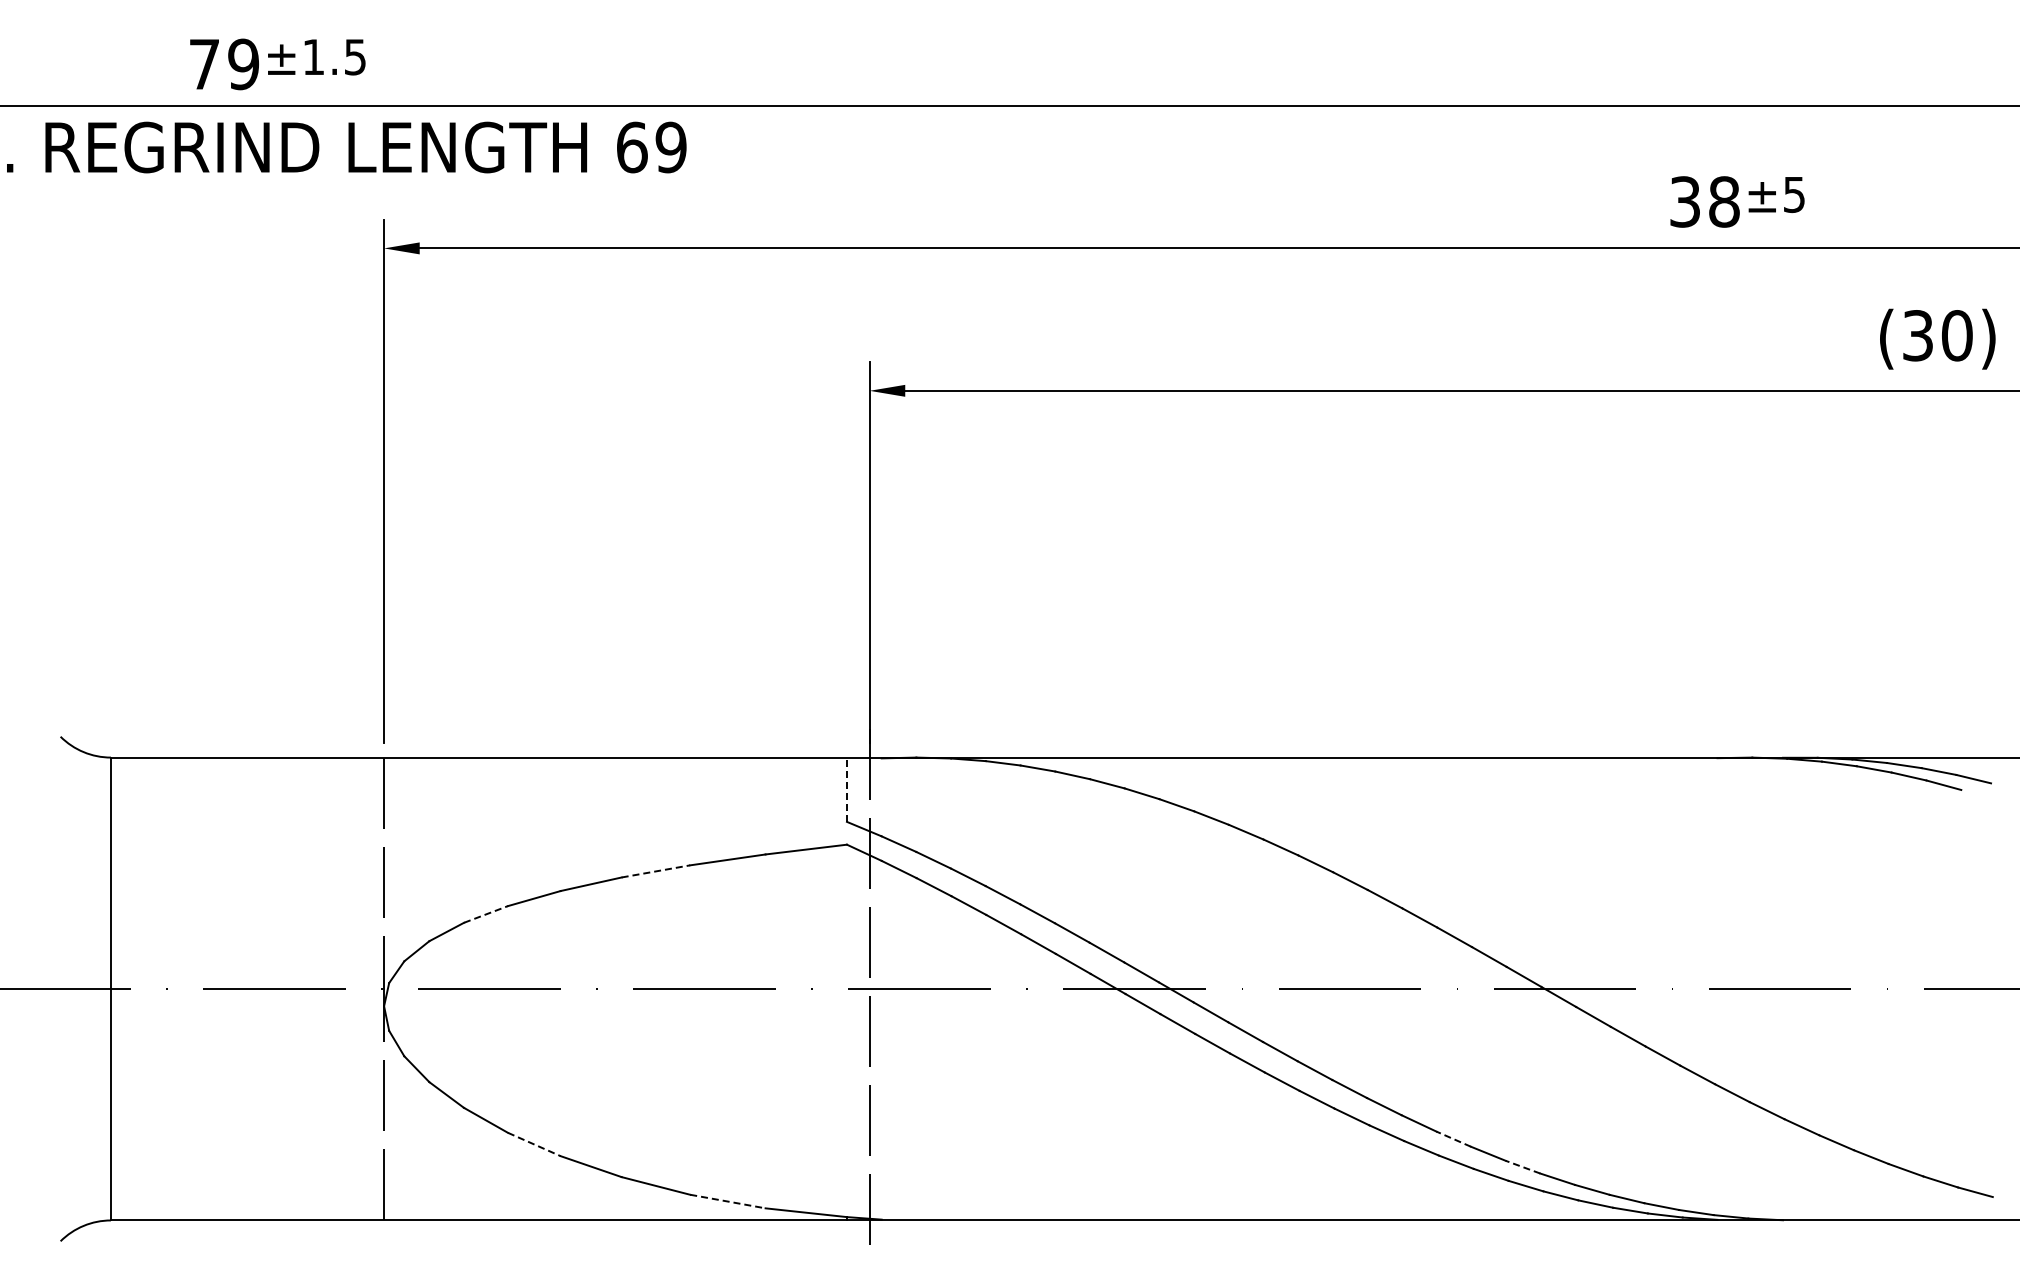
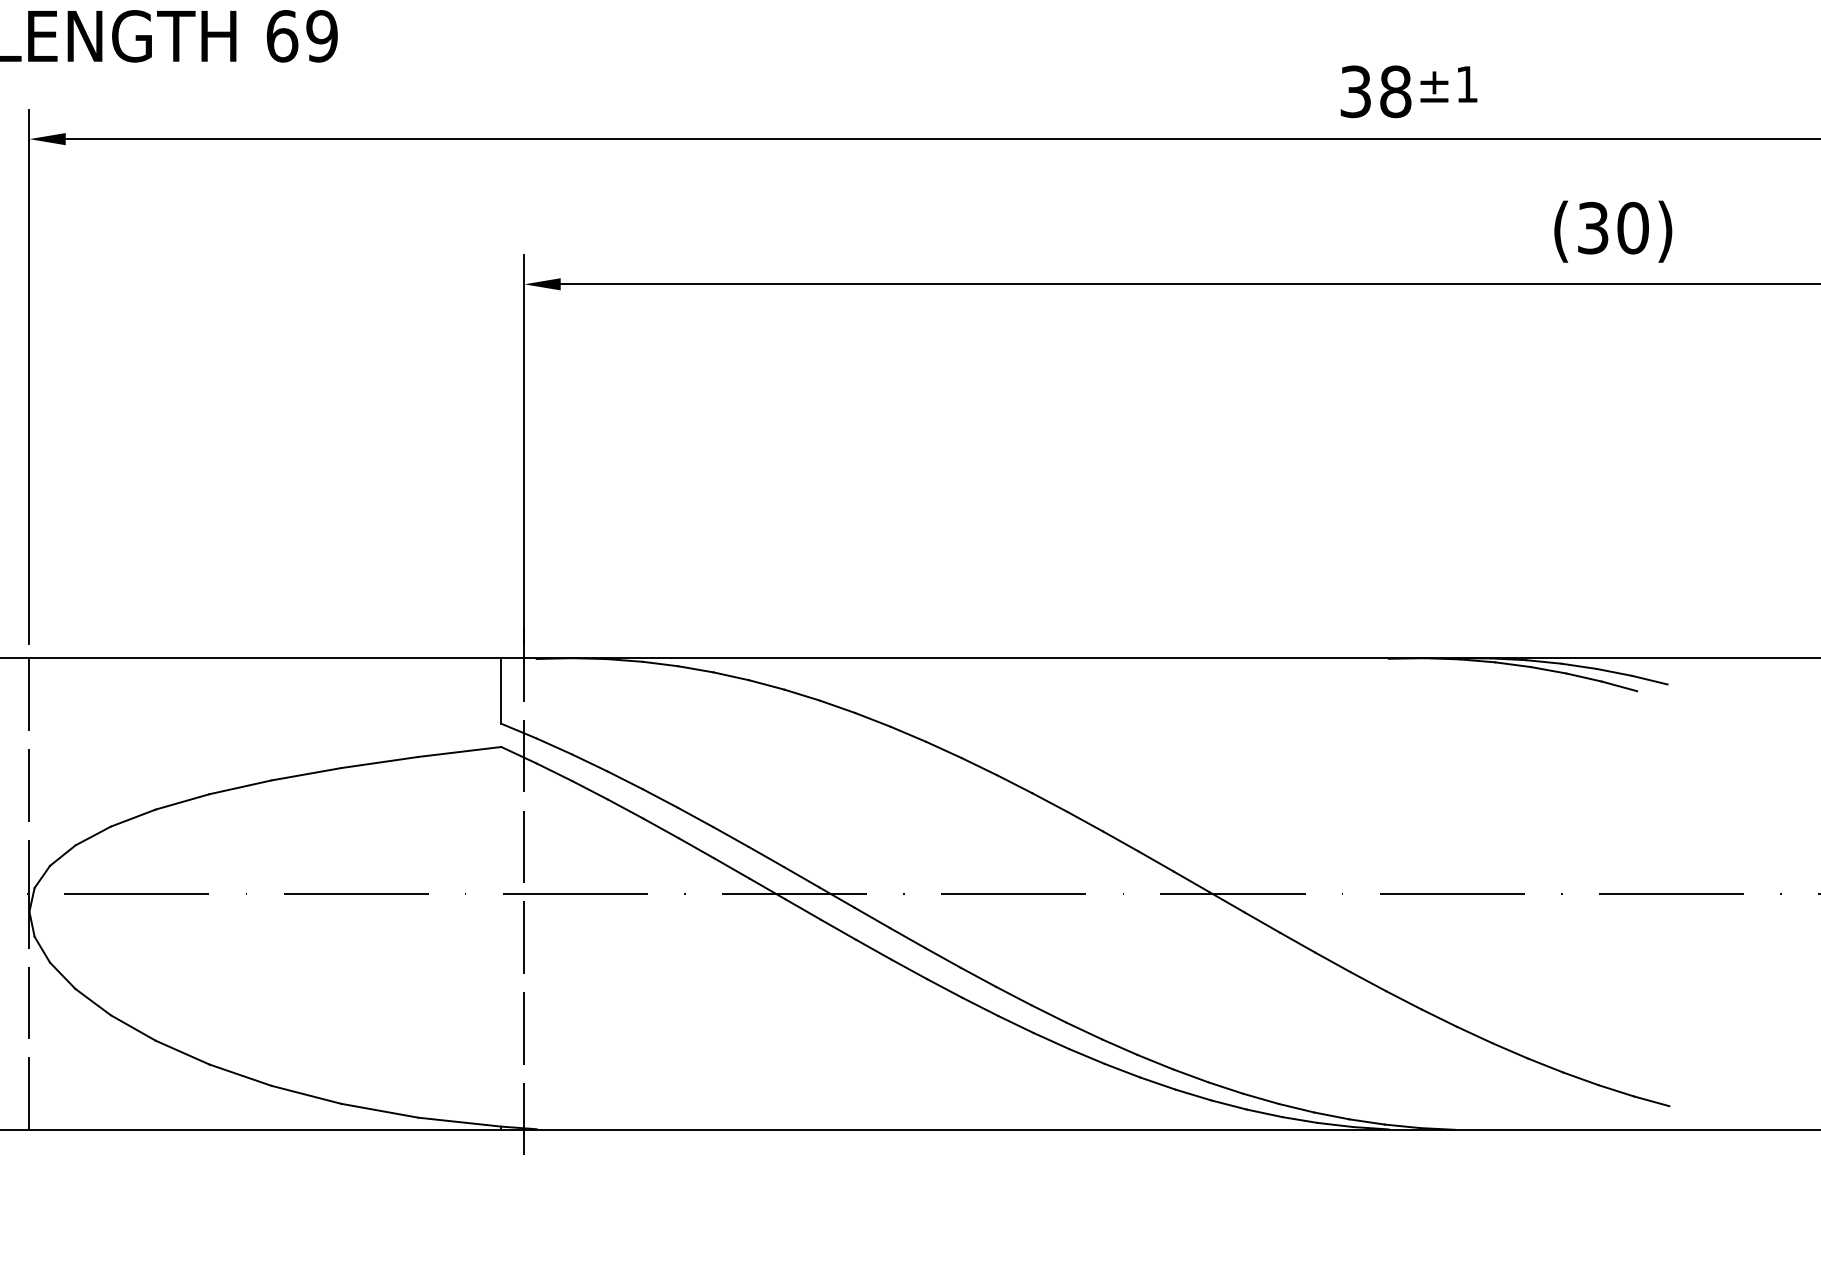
text: (1794, 195) -> (1467, 85), ±5 -> ±1
line: (846, 789) -> (500, 690), dashed -> solid
line: (655, 871) -> (306, 774), dashed -> solid
line: (485, 914) -> (132, 818), dashed -> solid
line: (1453, 1139) -> (1119, 1047), dashed -> solid
line: (534, 1144) -> (182, 1052), dashed -> solid
line: (1522, 1167) -> (1189, 1076), dashed -> solid
line: (728, 1201) -> (380, 1110), dashed -> solid

